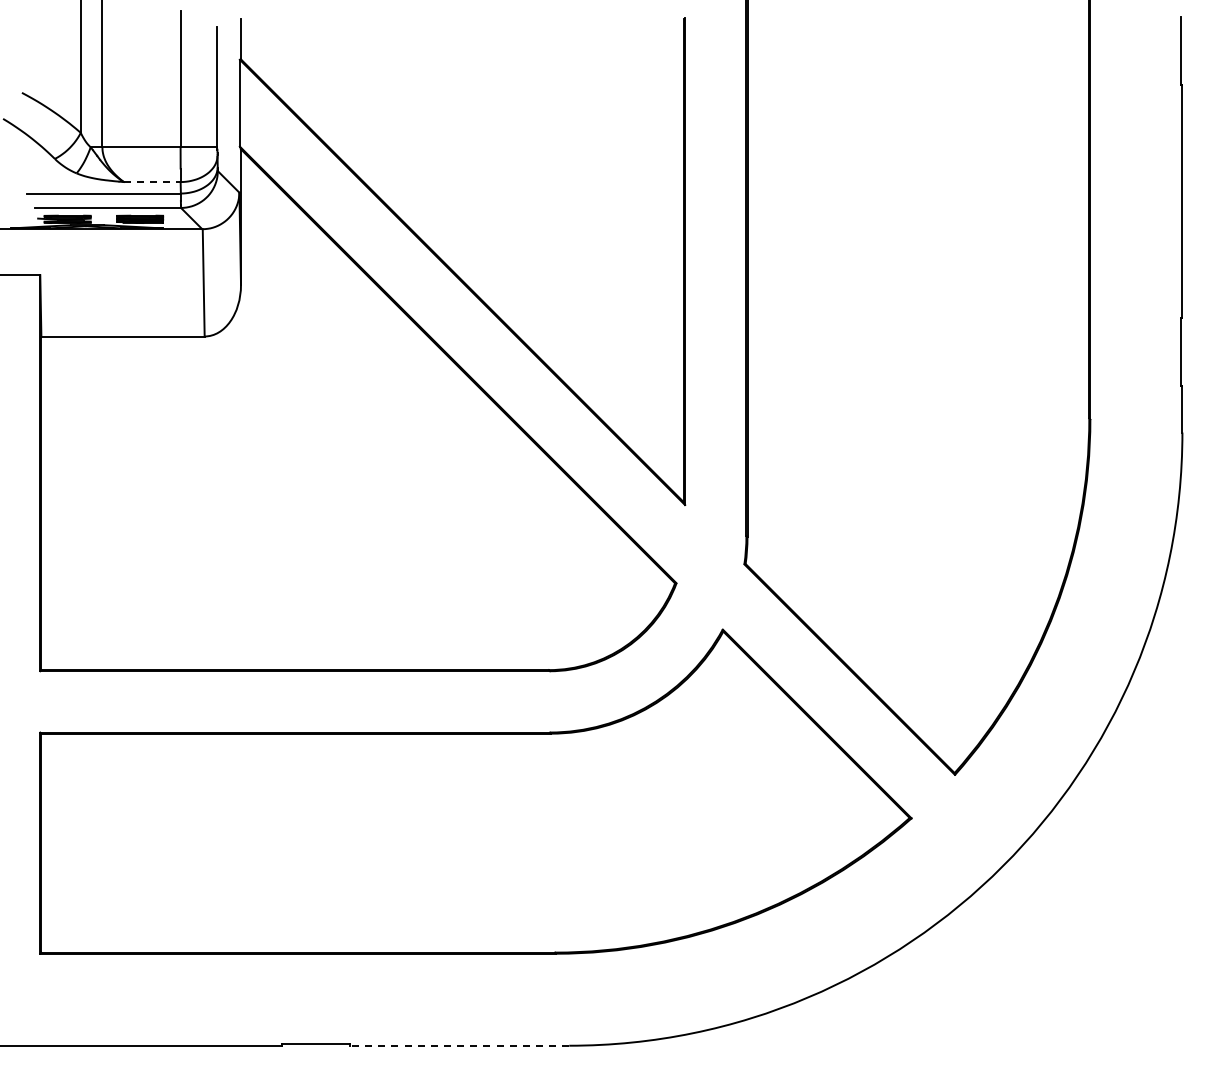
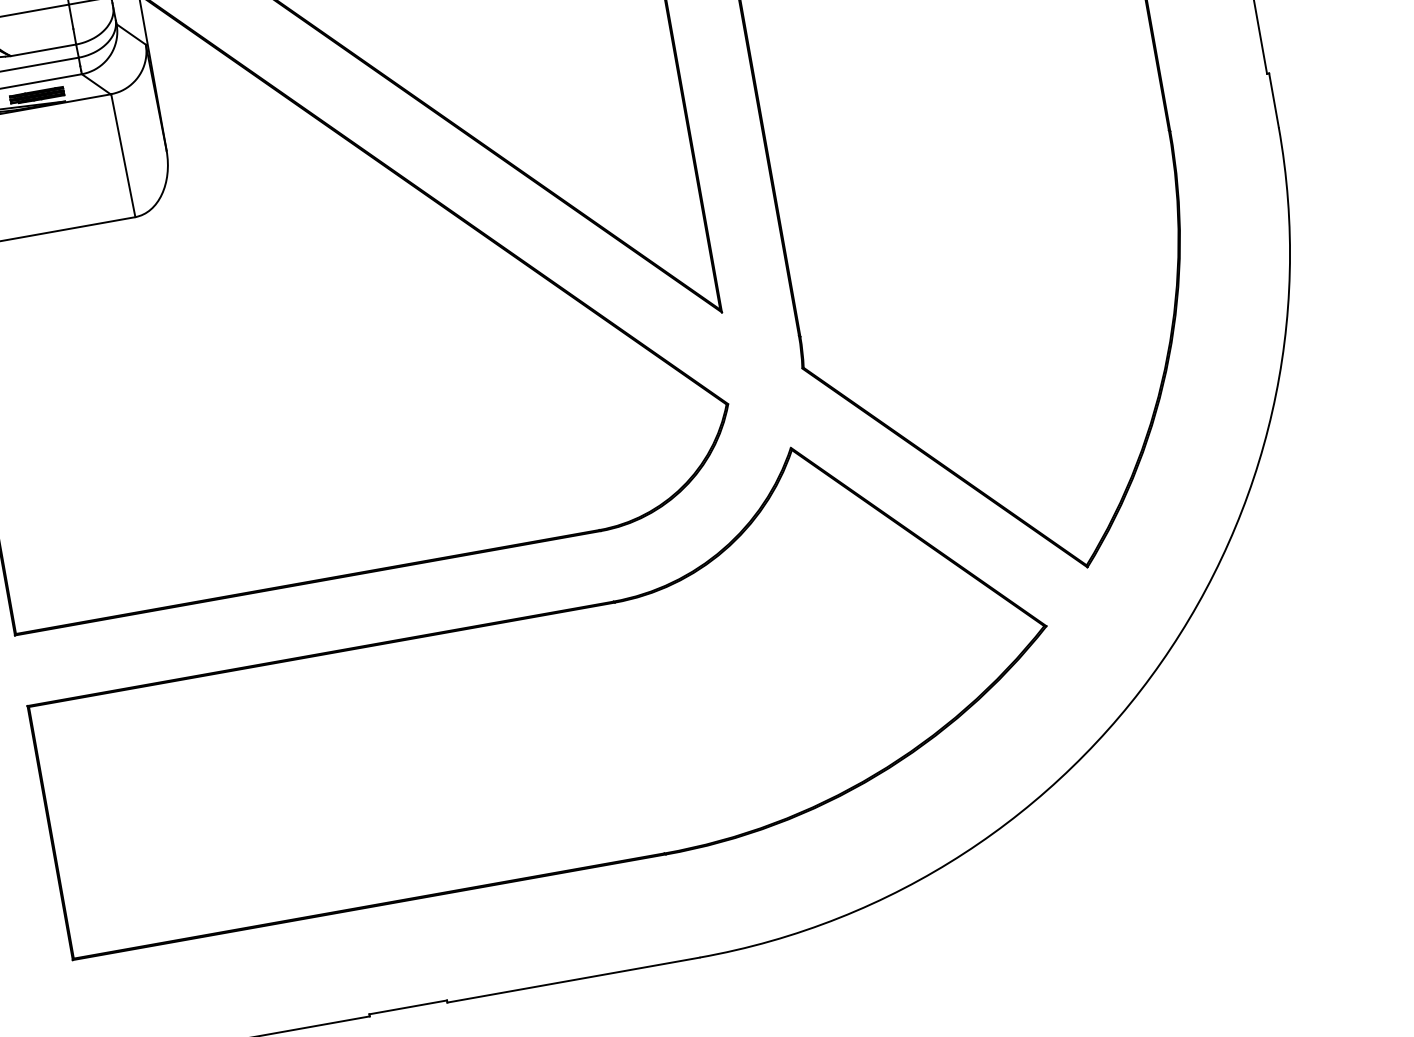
line: (152, 182) -> (43, 50), dashed -> solid
line: (459, 1045) -> (573, 979), dashed -> solid

